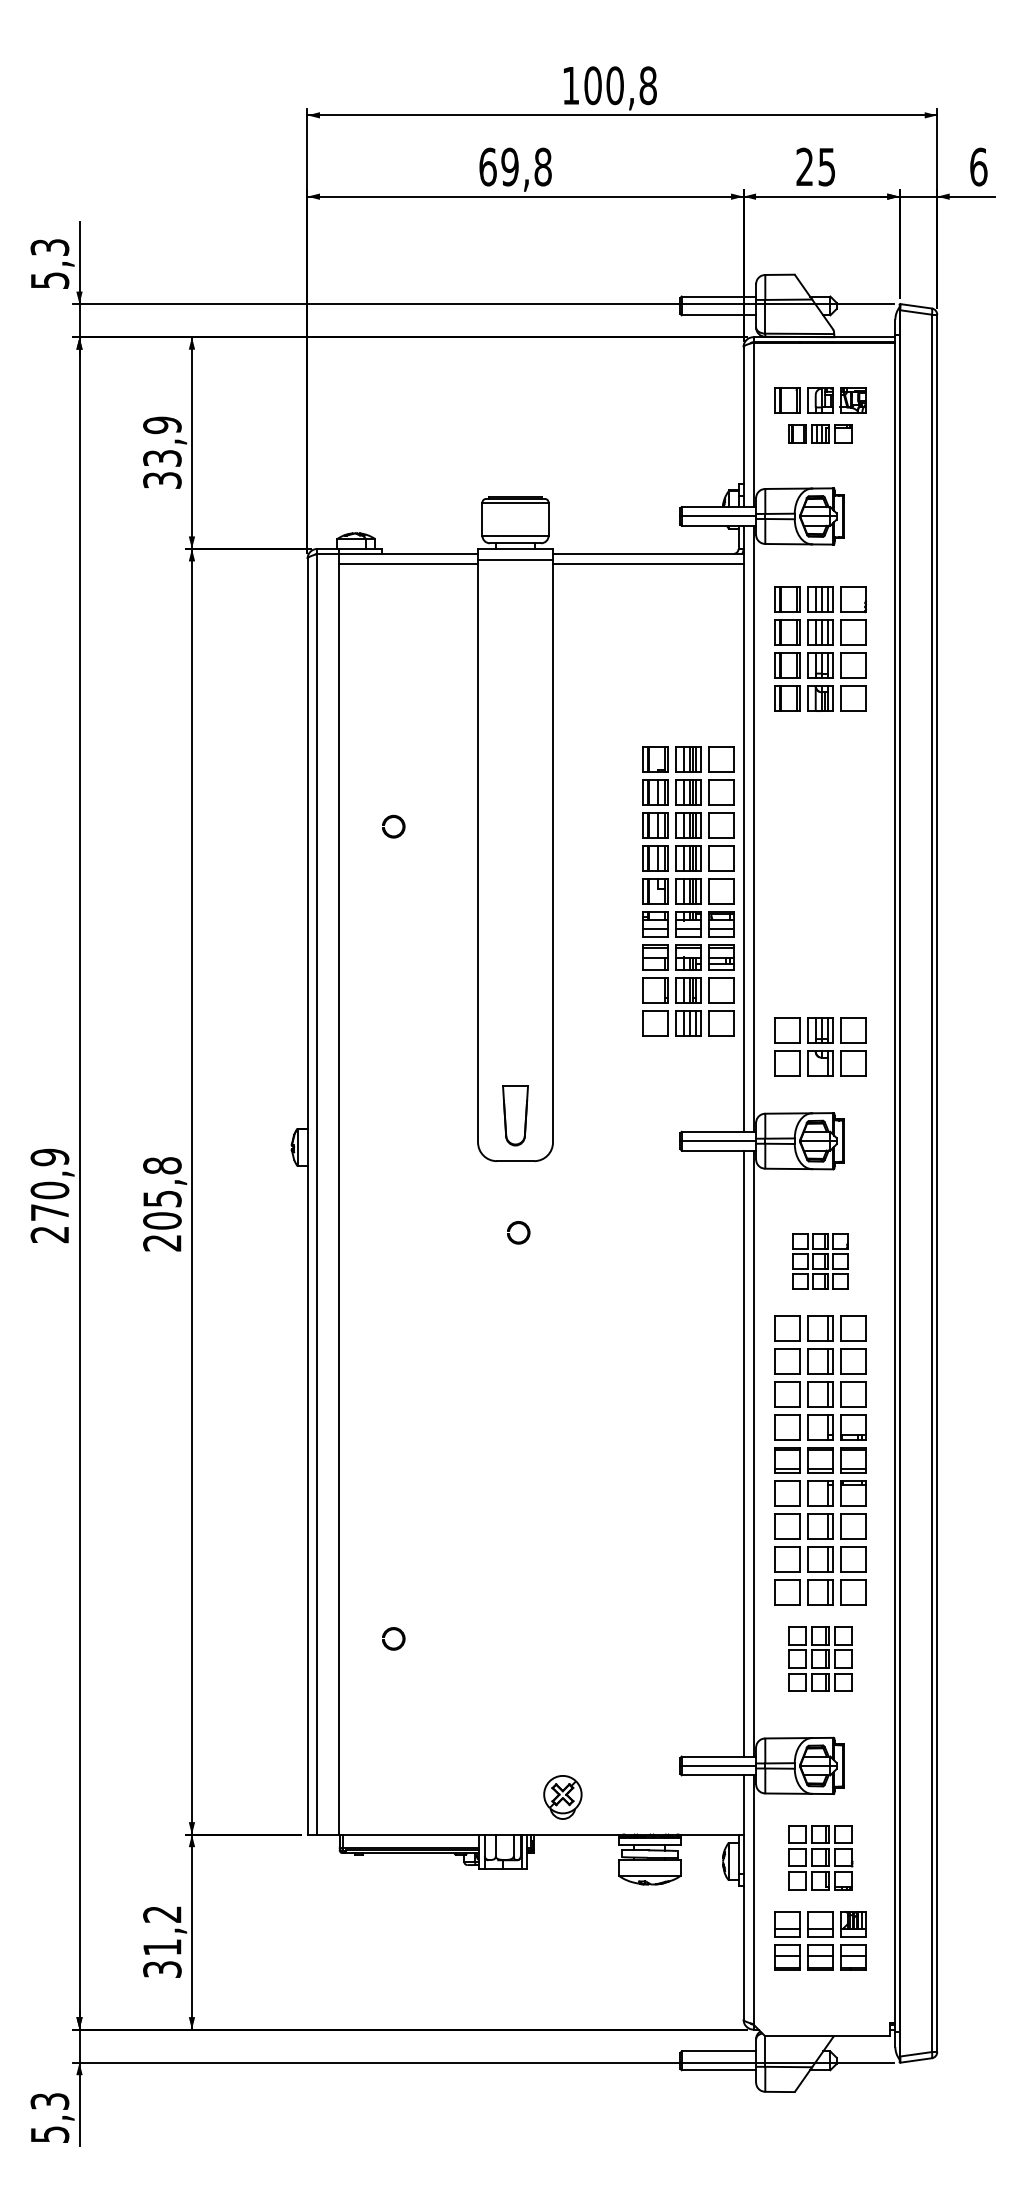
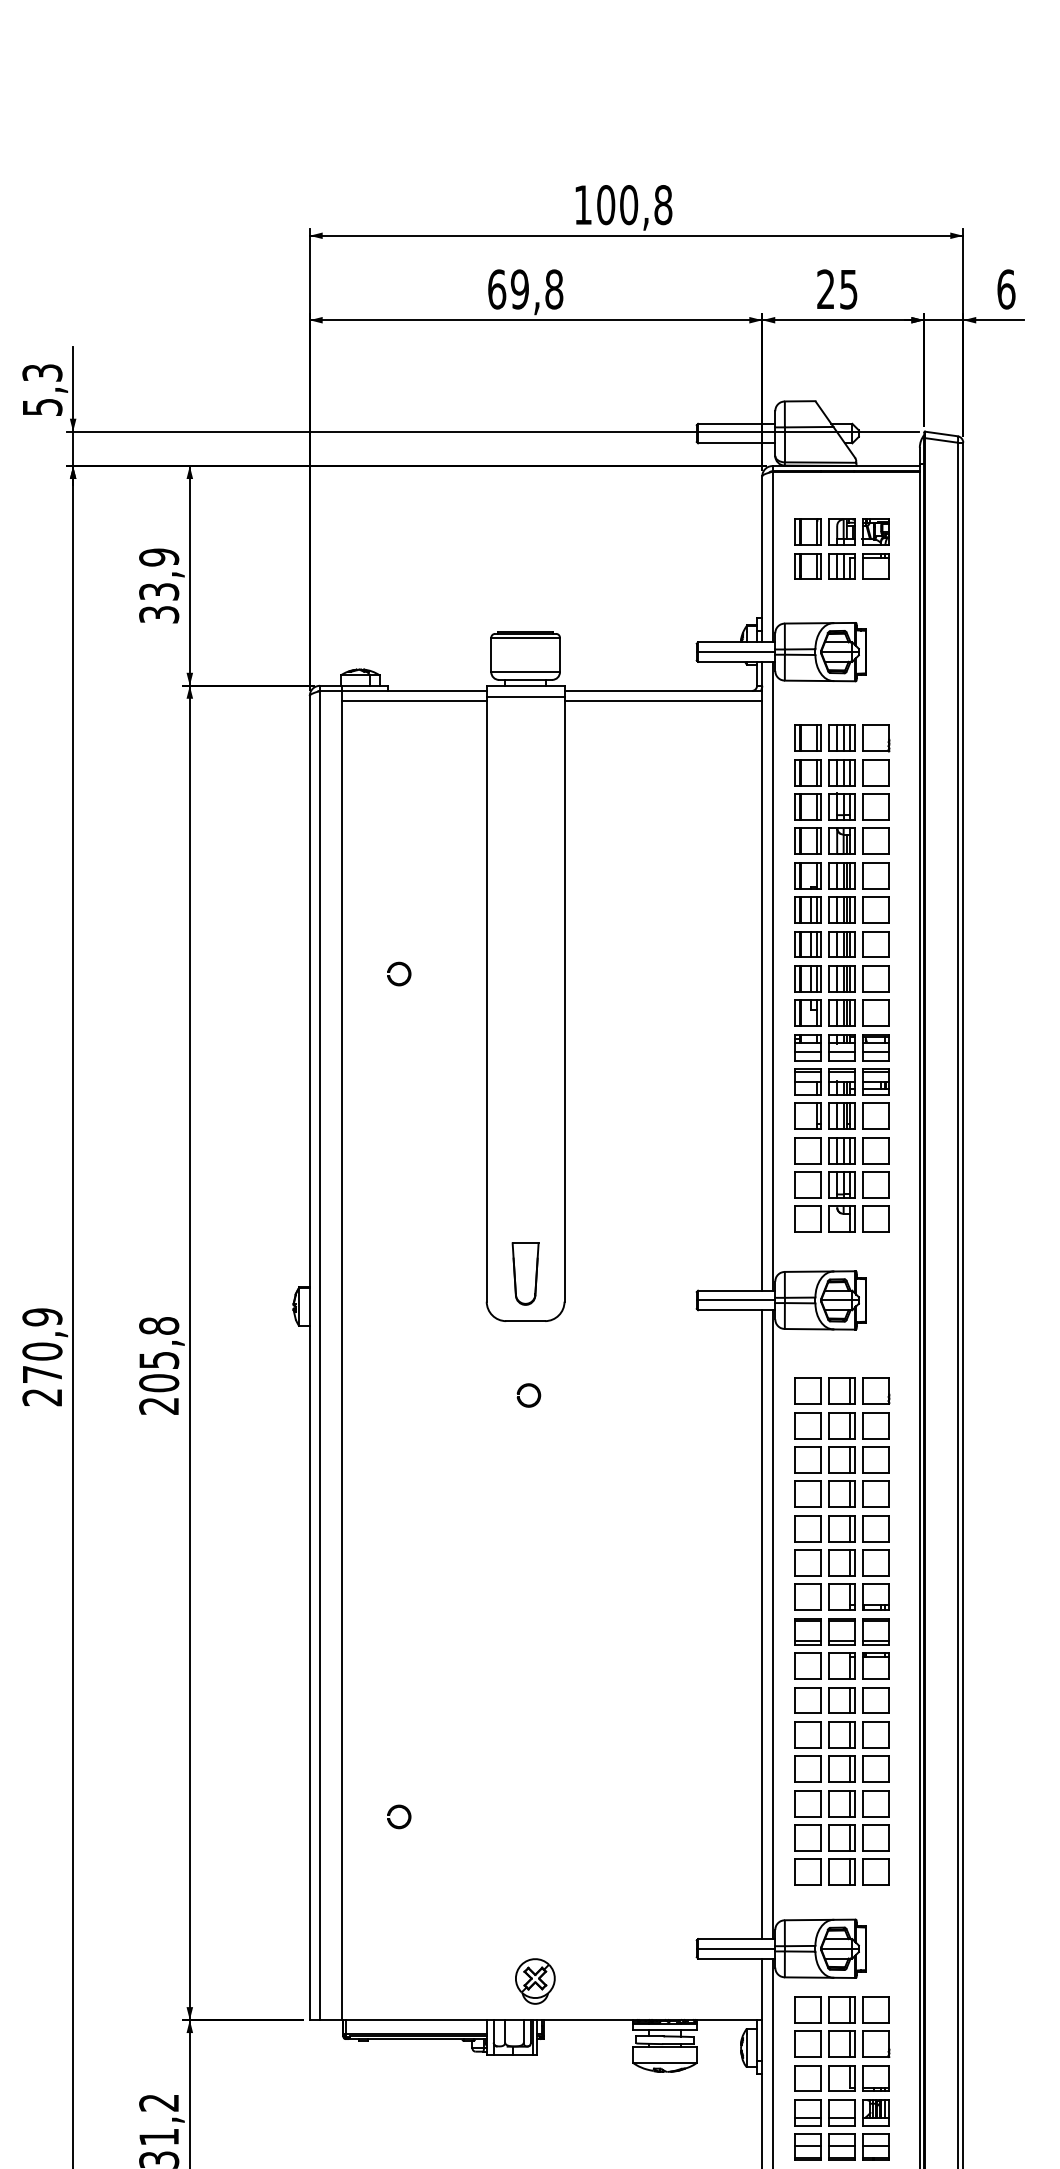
part: (820, 434) -> (842, 567), size x1.43
part: (688, 891) -> (842, 1013), moved
part: (820, 1261) -> (842, 1425), size x1.67
part: (820, 1659) -> (842, 1838), size x1.43
part: (562, 1797) -> (534, 1981), moved
part: (820, 1857) -> (842, 2043), size x1.43

